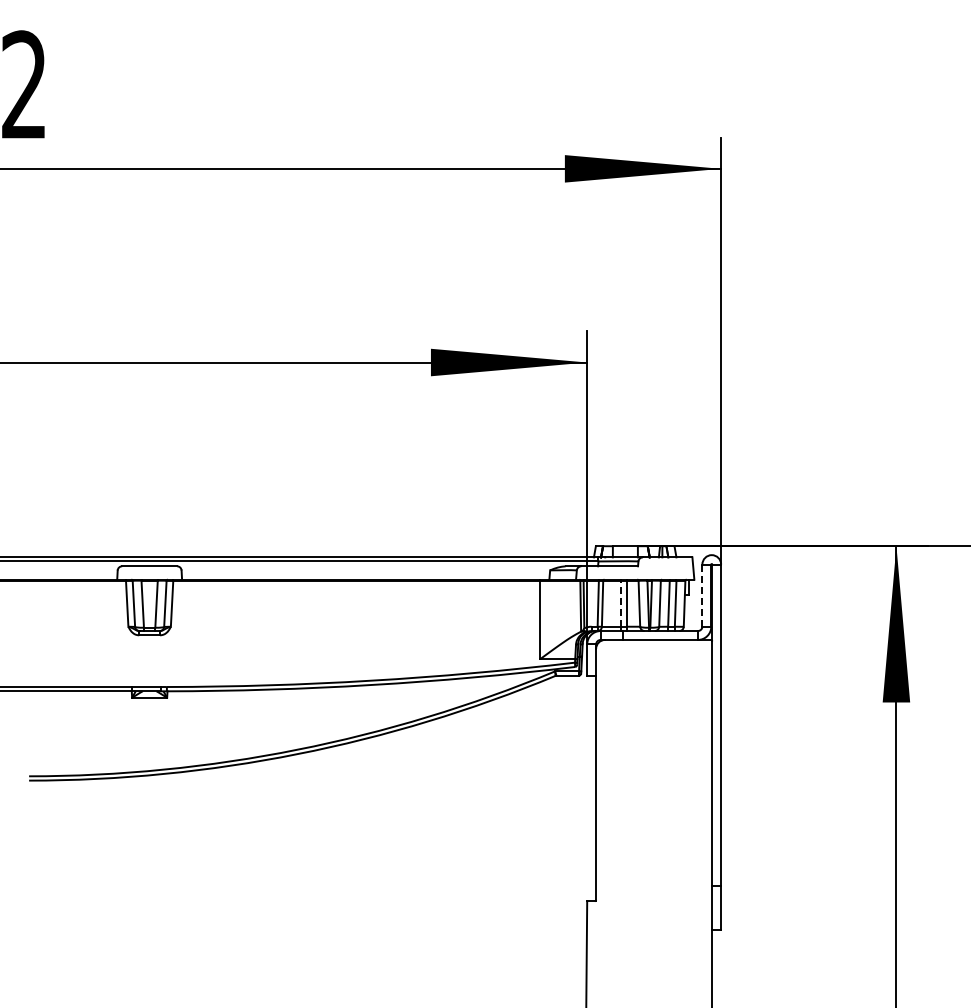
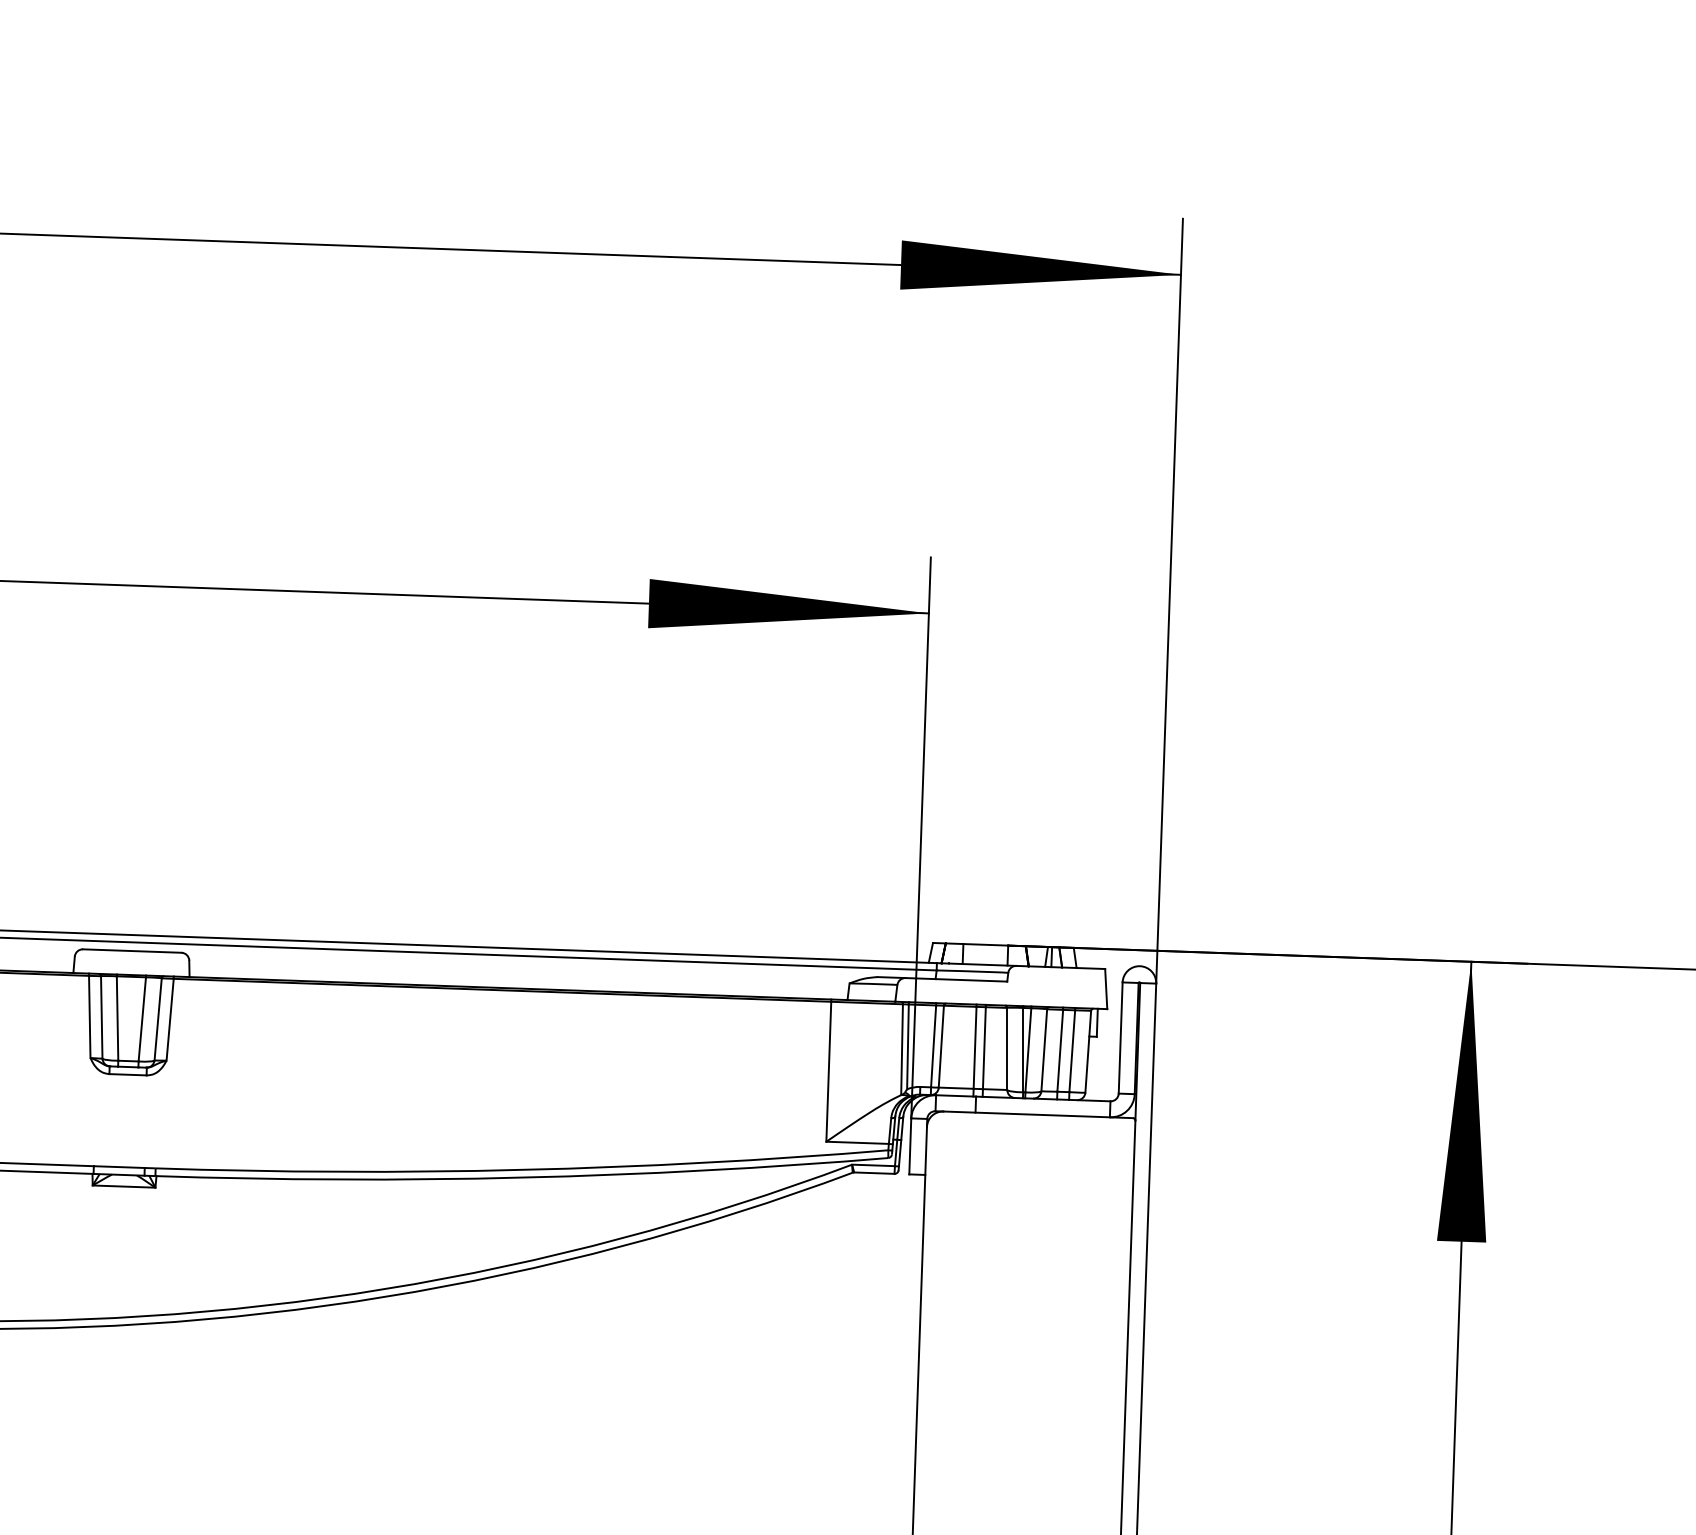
line: (702, 595) -> (1120, 1037), dashed -> solid
line: (621, 603) -> (975, 1047), dashed -> solid

